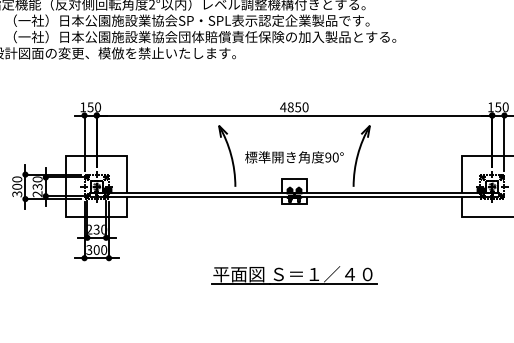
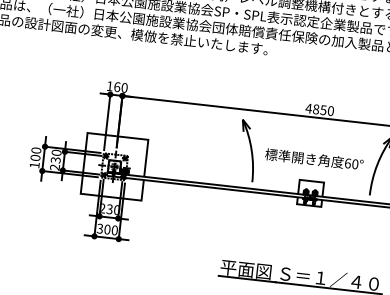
text: (90, 107) -> (117, 87), 150 -> 160
text: (328, 157) -> (348, 163), 90° -> 60°
text: (17, 194) -> (34, 165), 300 -> 100

